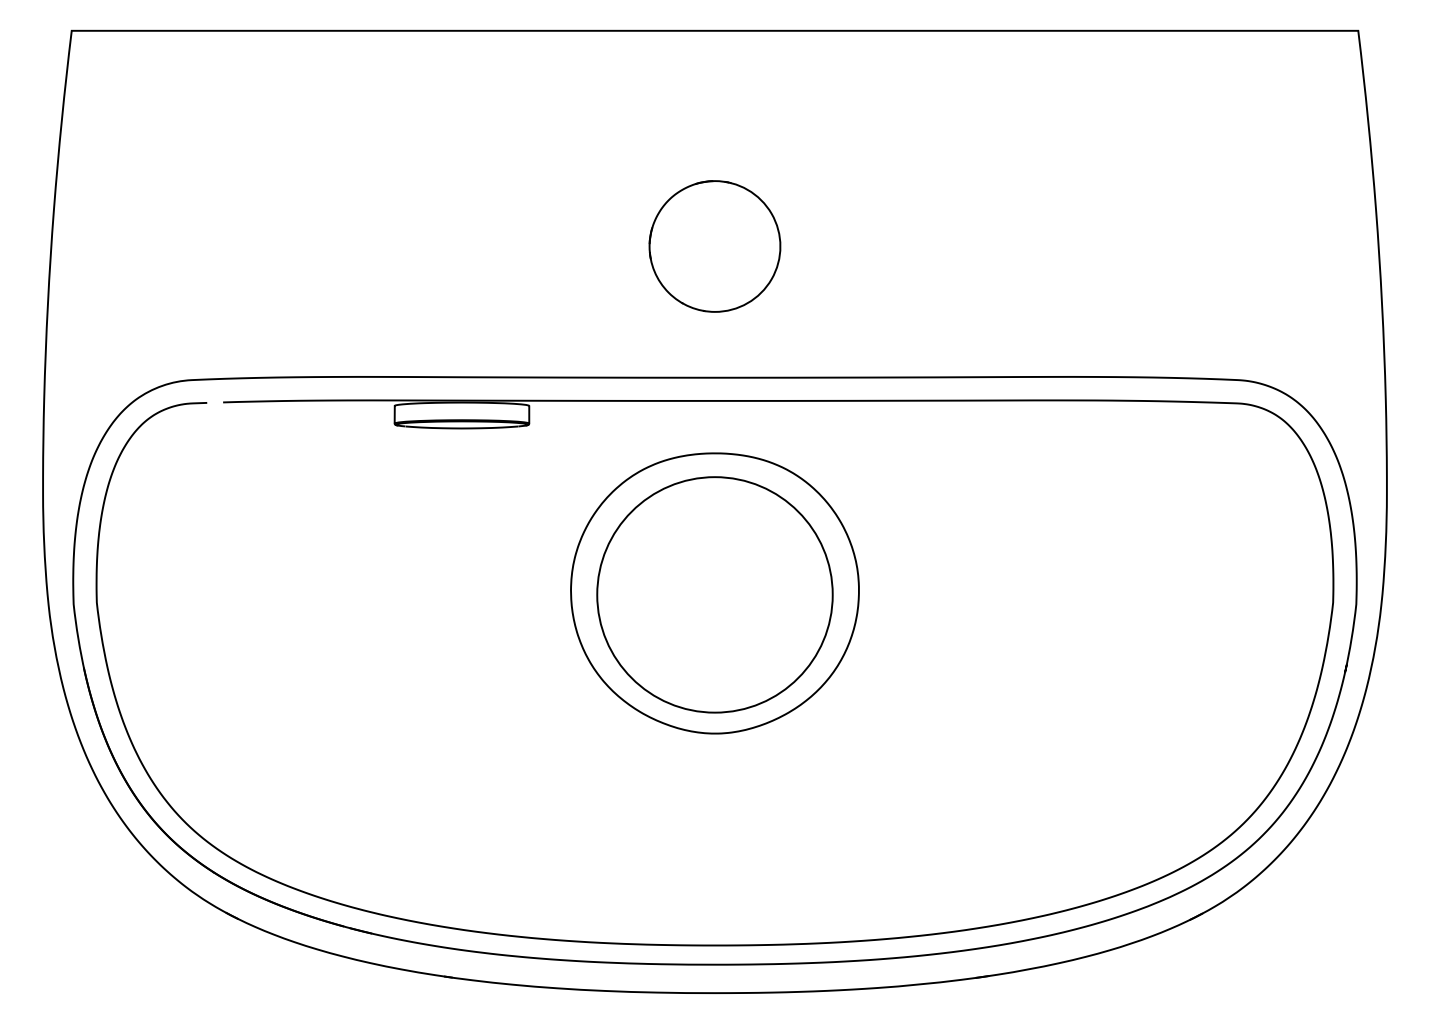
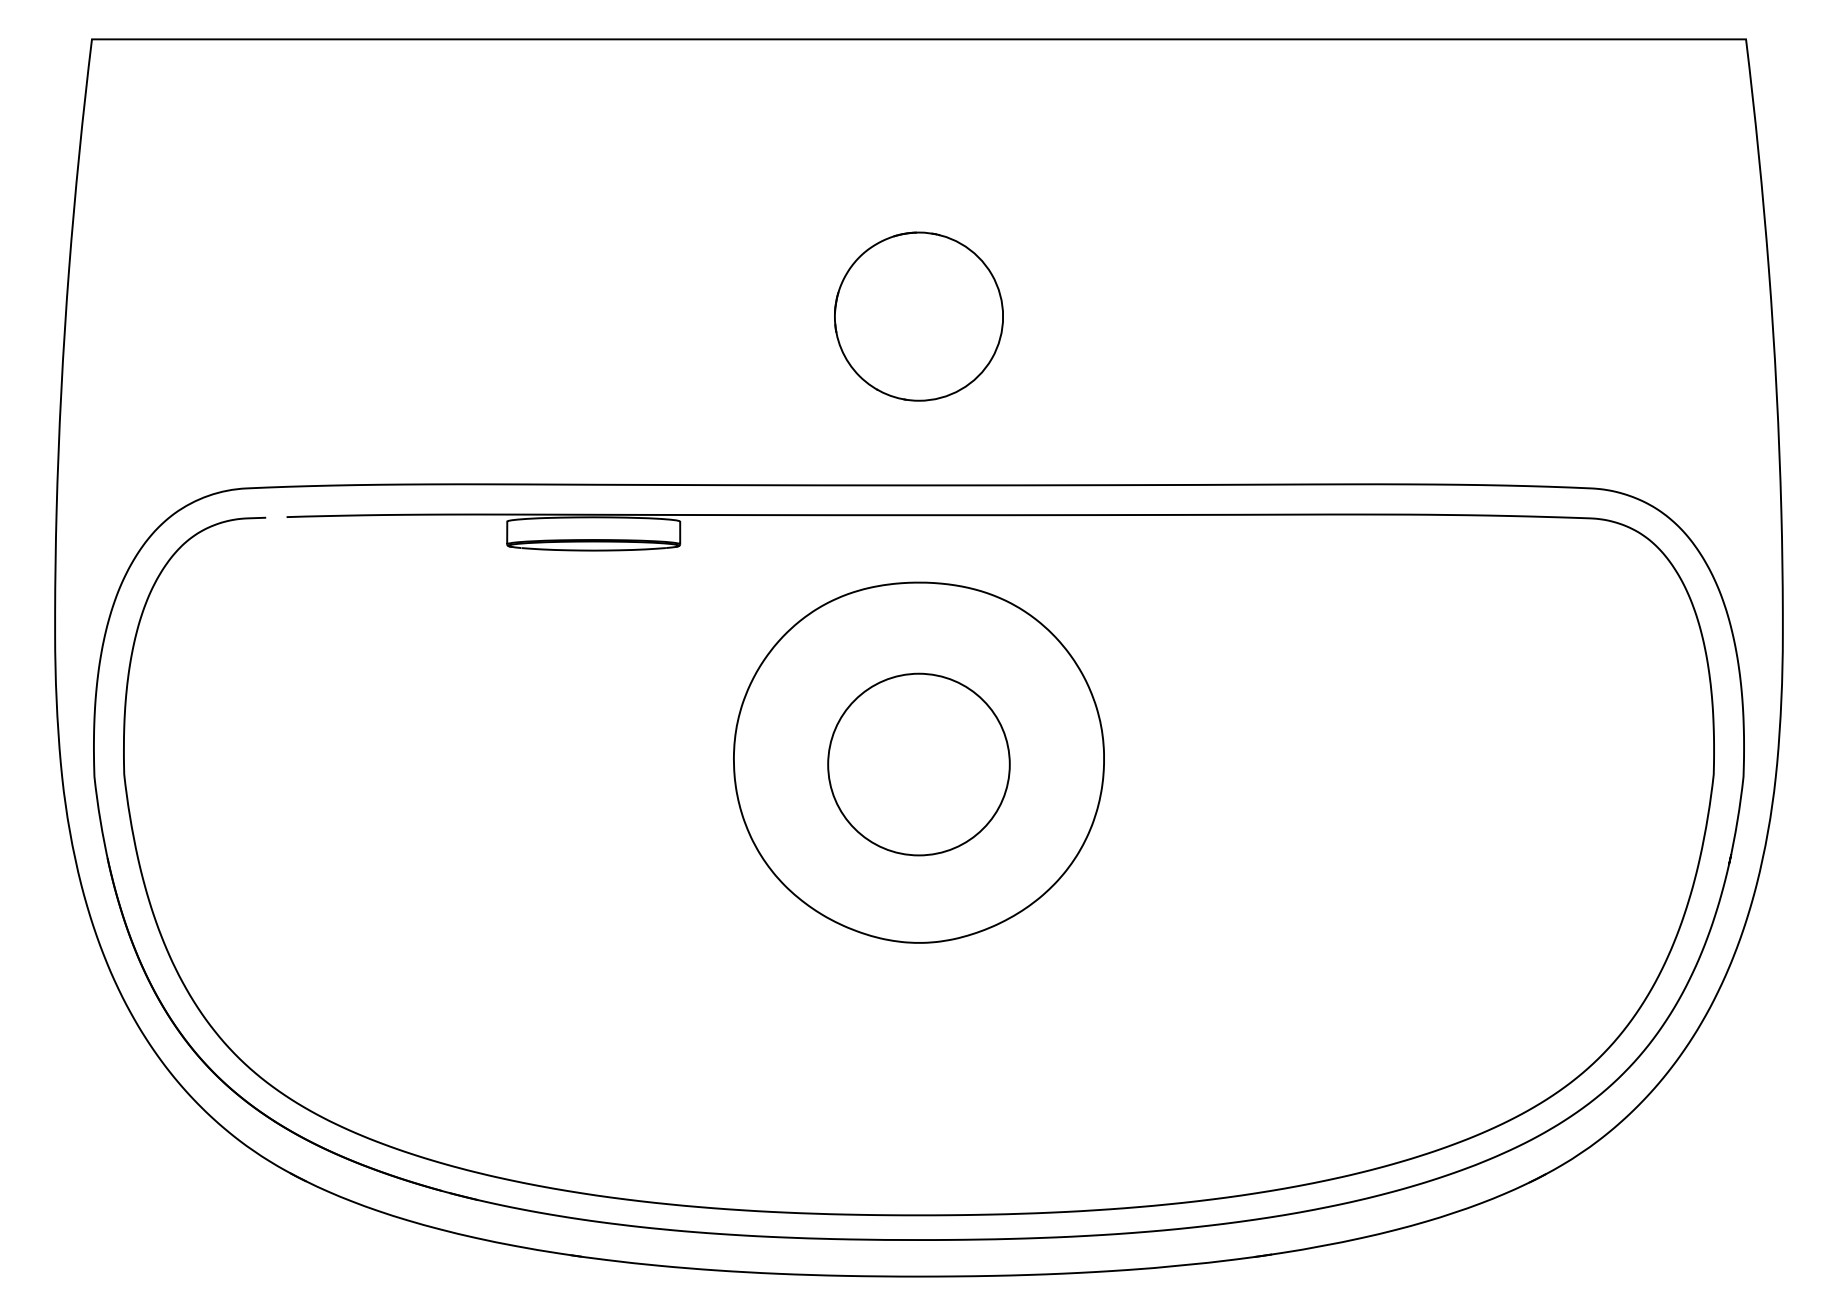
circle: (714, 594) -> (918, 764), size x0.6

